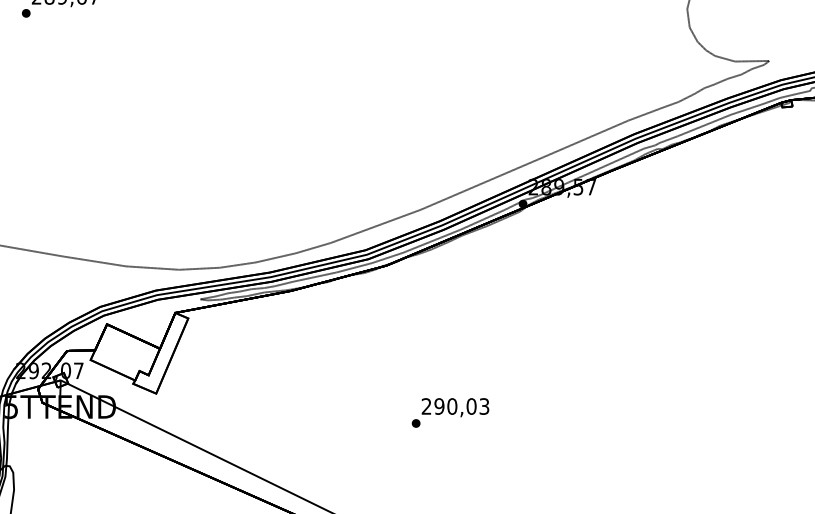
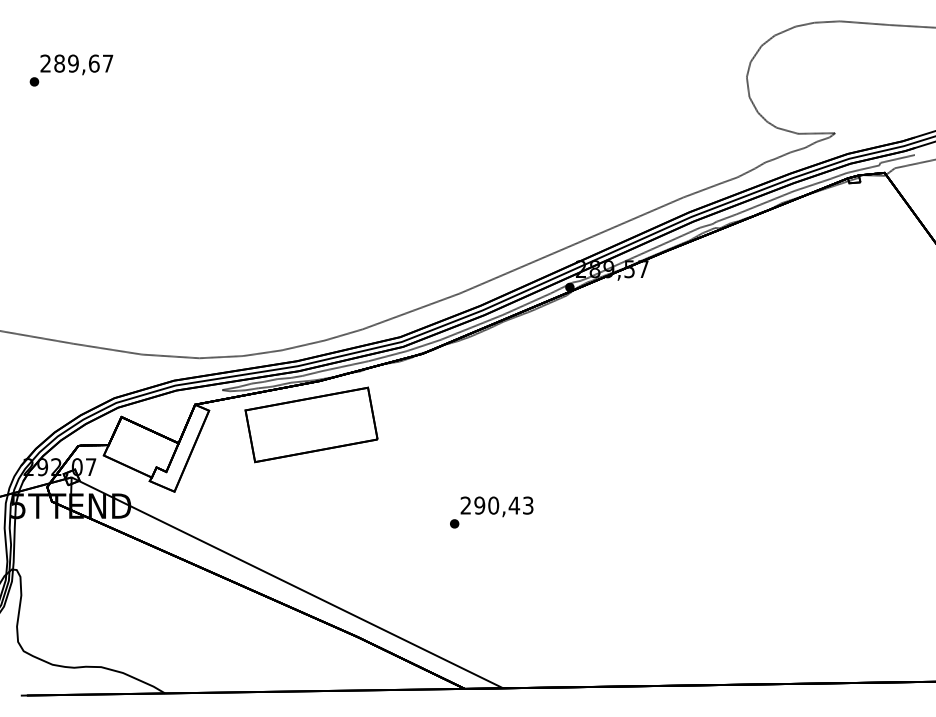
part: (283, 331) -> (311, 424), added
text: (471, 406) -> (514, 505), 290,03 -> 290,43

